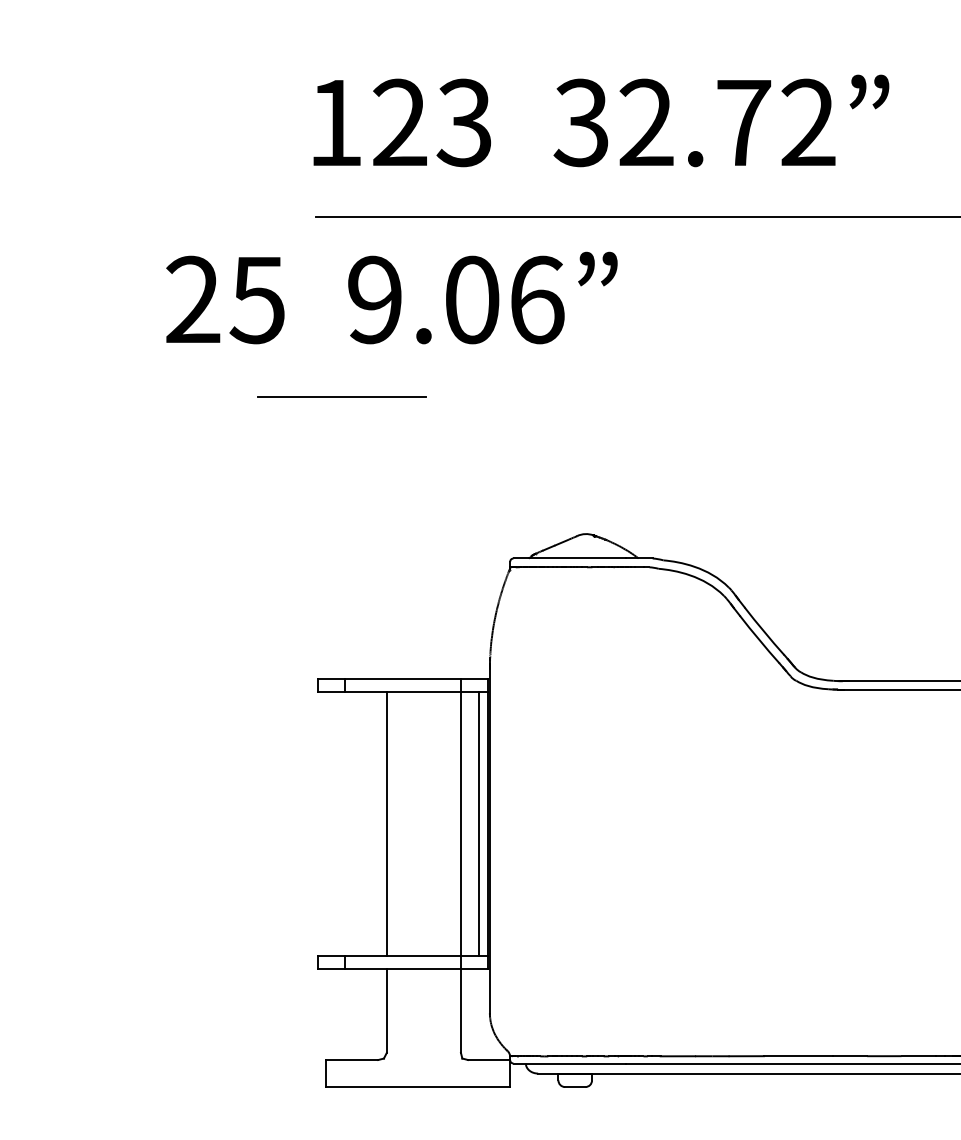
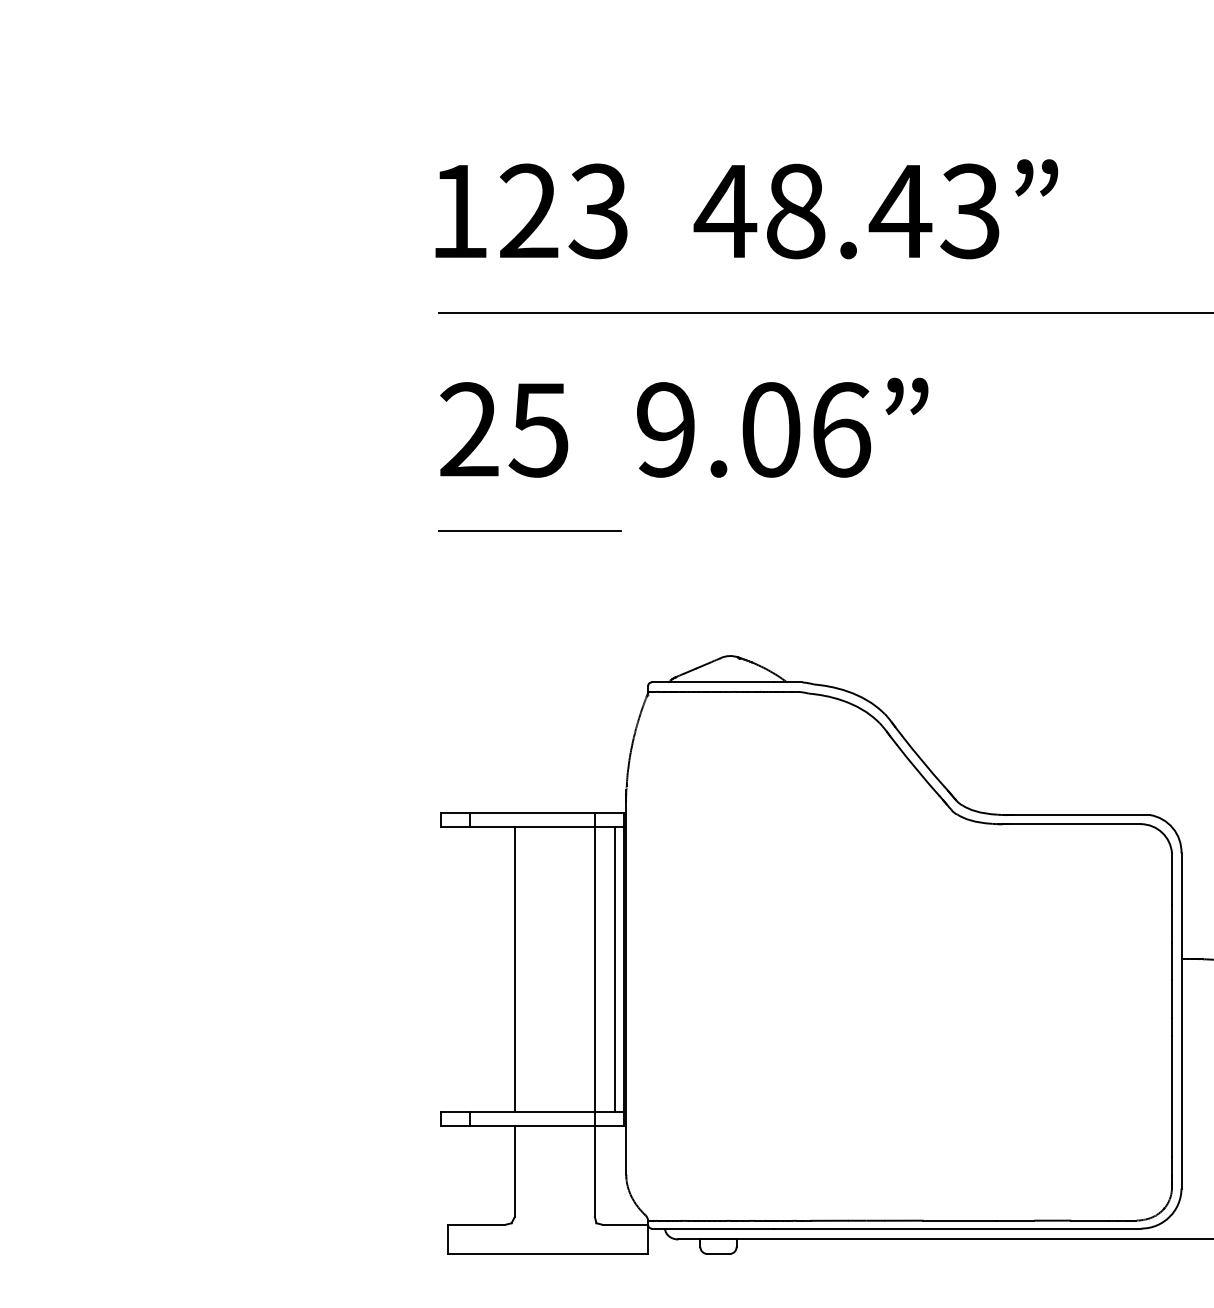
text: (693, 123) -> (846, 211), 32.72 -> 48.43
text: (392, 297) -> (684, 427), moved
line: (342, 396) -> (529, 530), moved

